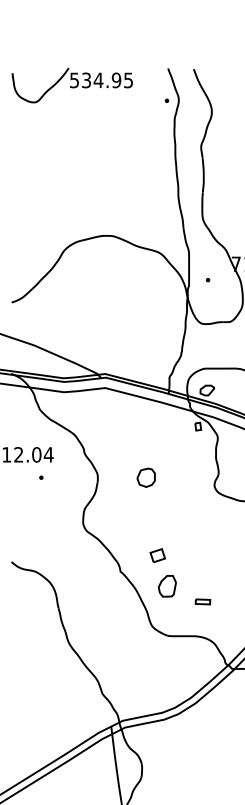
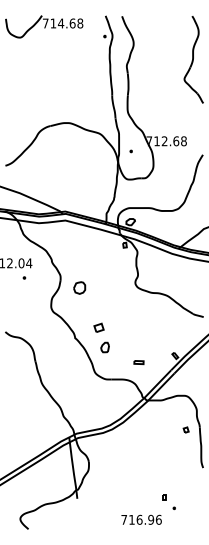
text: (100, 80) -> (62, 23), 534.95 -> 714.68
part: (146, 476) -> (79, 287), moved
part: (166, 586) -> (104, 347), size x0.71
part: (202, 601) -> (138, 362), moved

